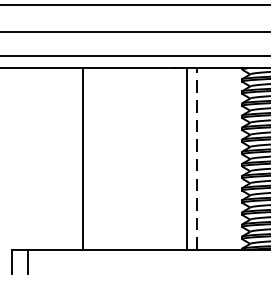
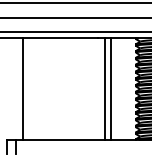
line: (82, 159) -> (23, 89), moved
line: (197, 159) -> (110, 89), dashed -> solid

